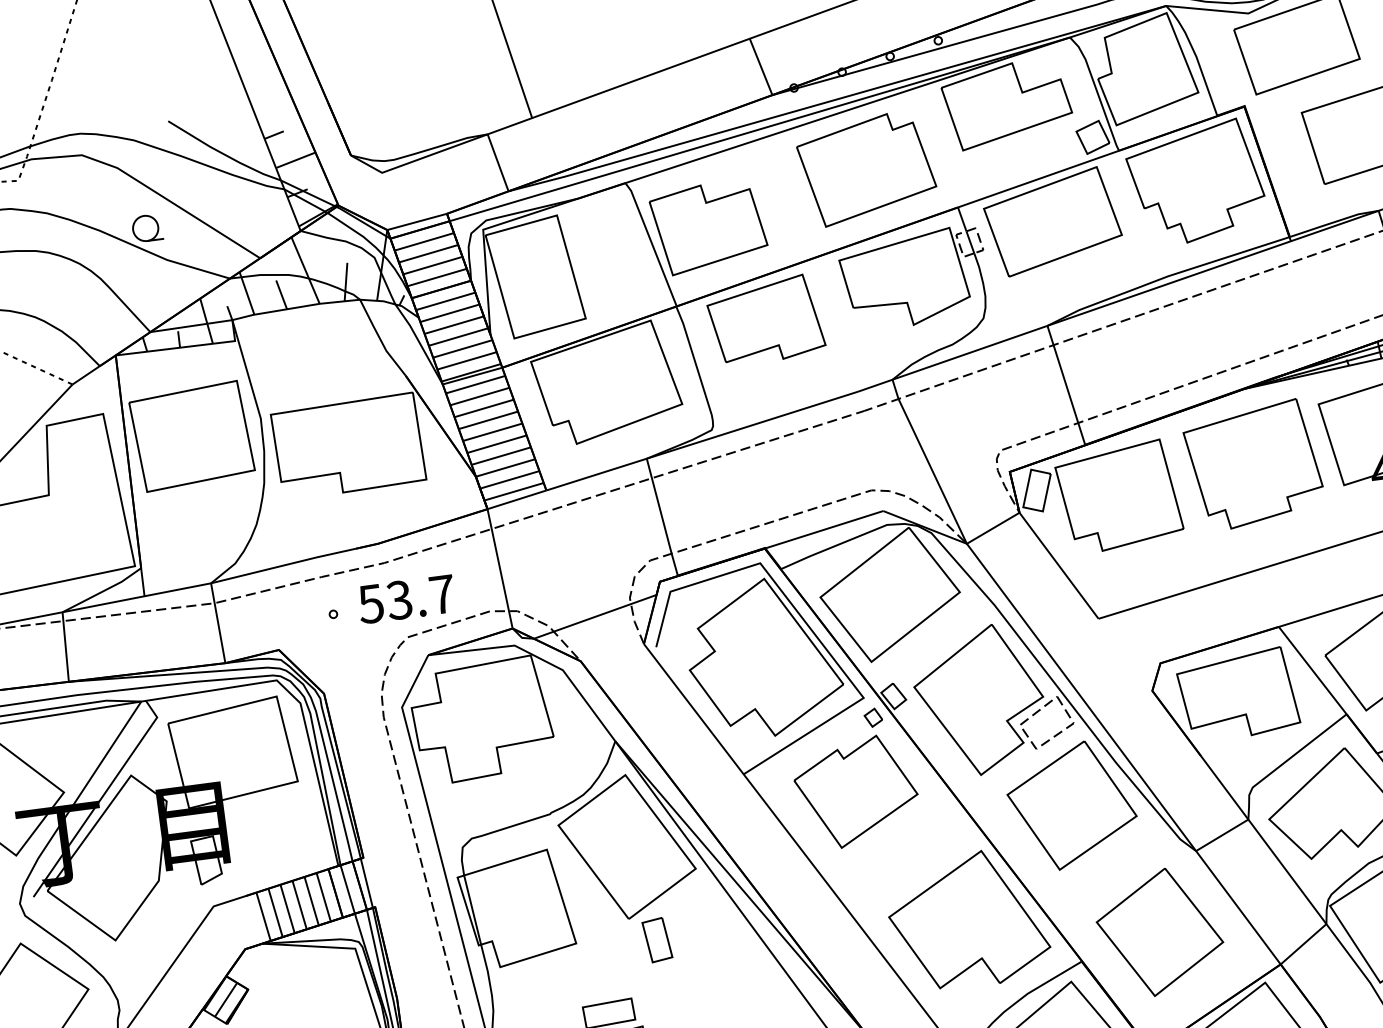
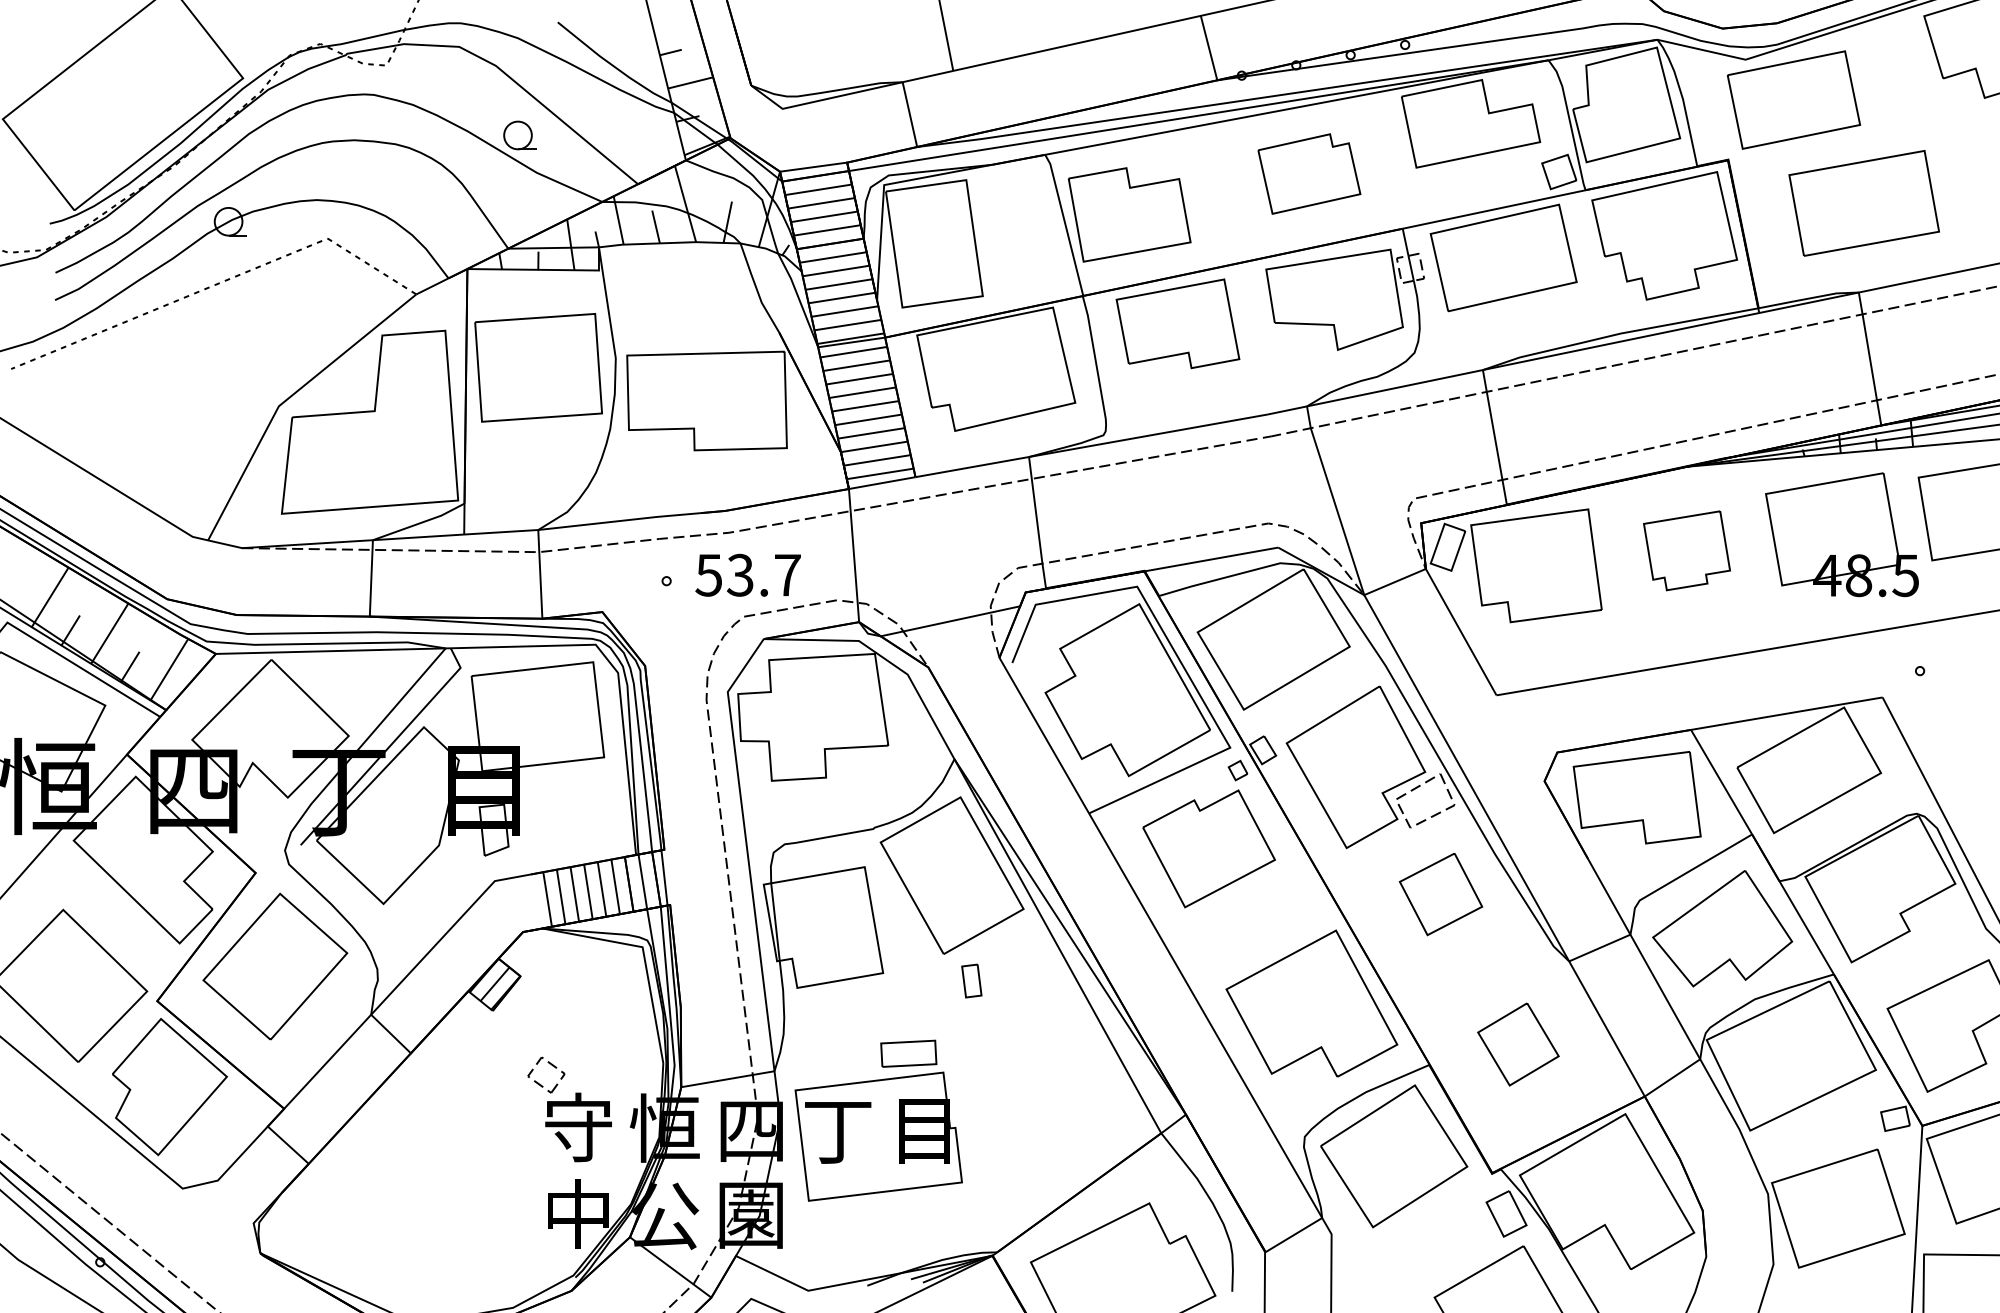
part: (866, 168) -> (1309, 173), size x0.7
part: (1253, 464) -> (1686, 550), size x0.6
part: (1071, 805) -> (1440, 894), size x0.6
part: (1160, 932) -> (1518, 1044), size x0.6
part: (657, 939) -> (971, 980), size x0.7

